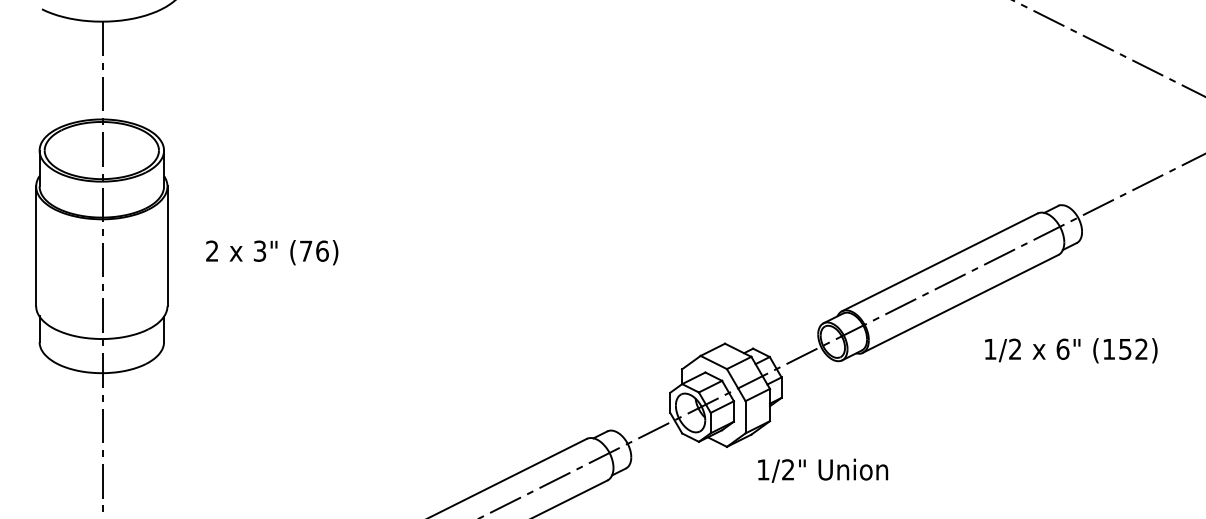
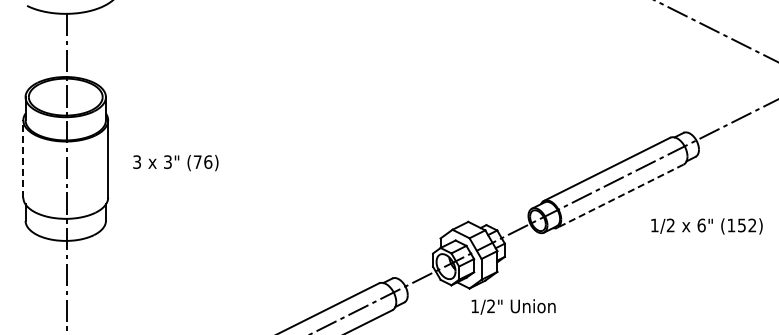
line: (36, 245) -> (23, 158), solid -> dashed
text: (211, 251) -> (136, 162), 2 -> 3
line: (960, 304) -> (620, 196), solid -> dashed
text: (1070, 350) -> (706, 226), moved
text: (822, 470) -> (513, 306), moved

